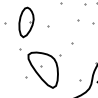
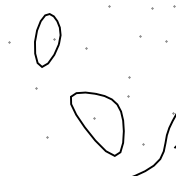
part: (44, 69) -> (99, 122), moved

